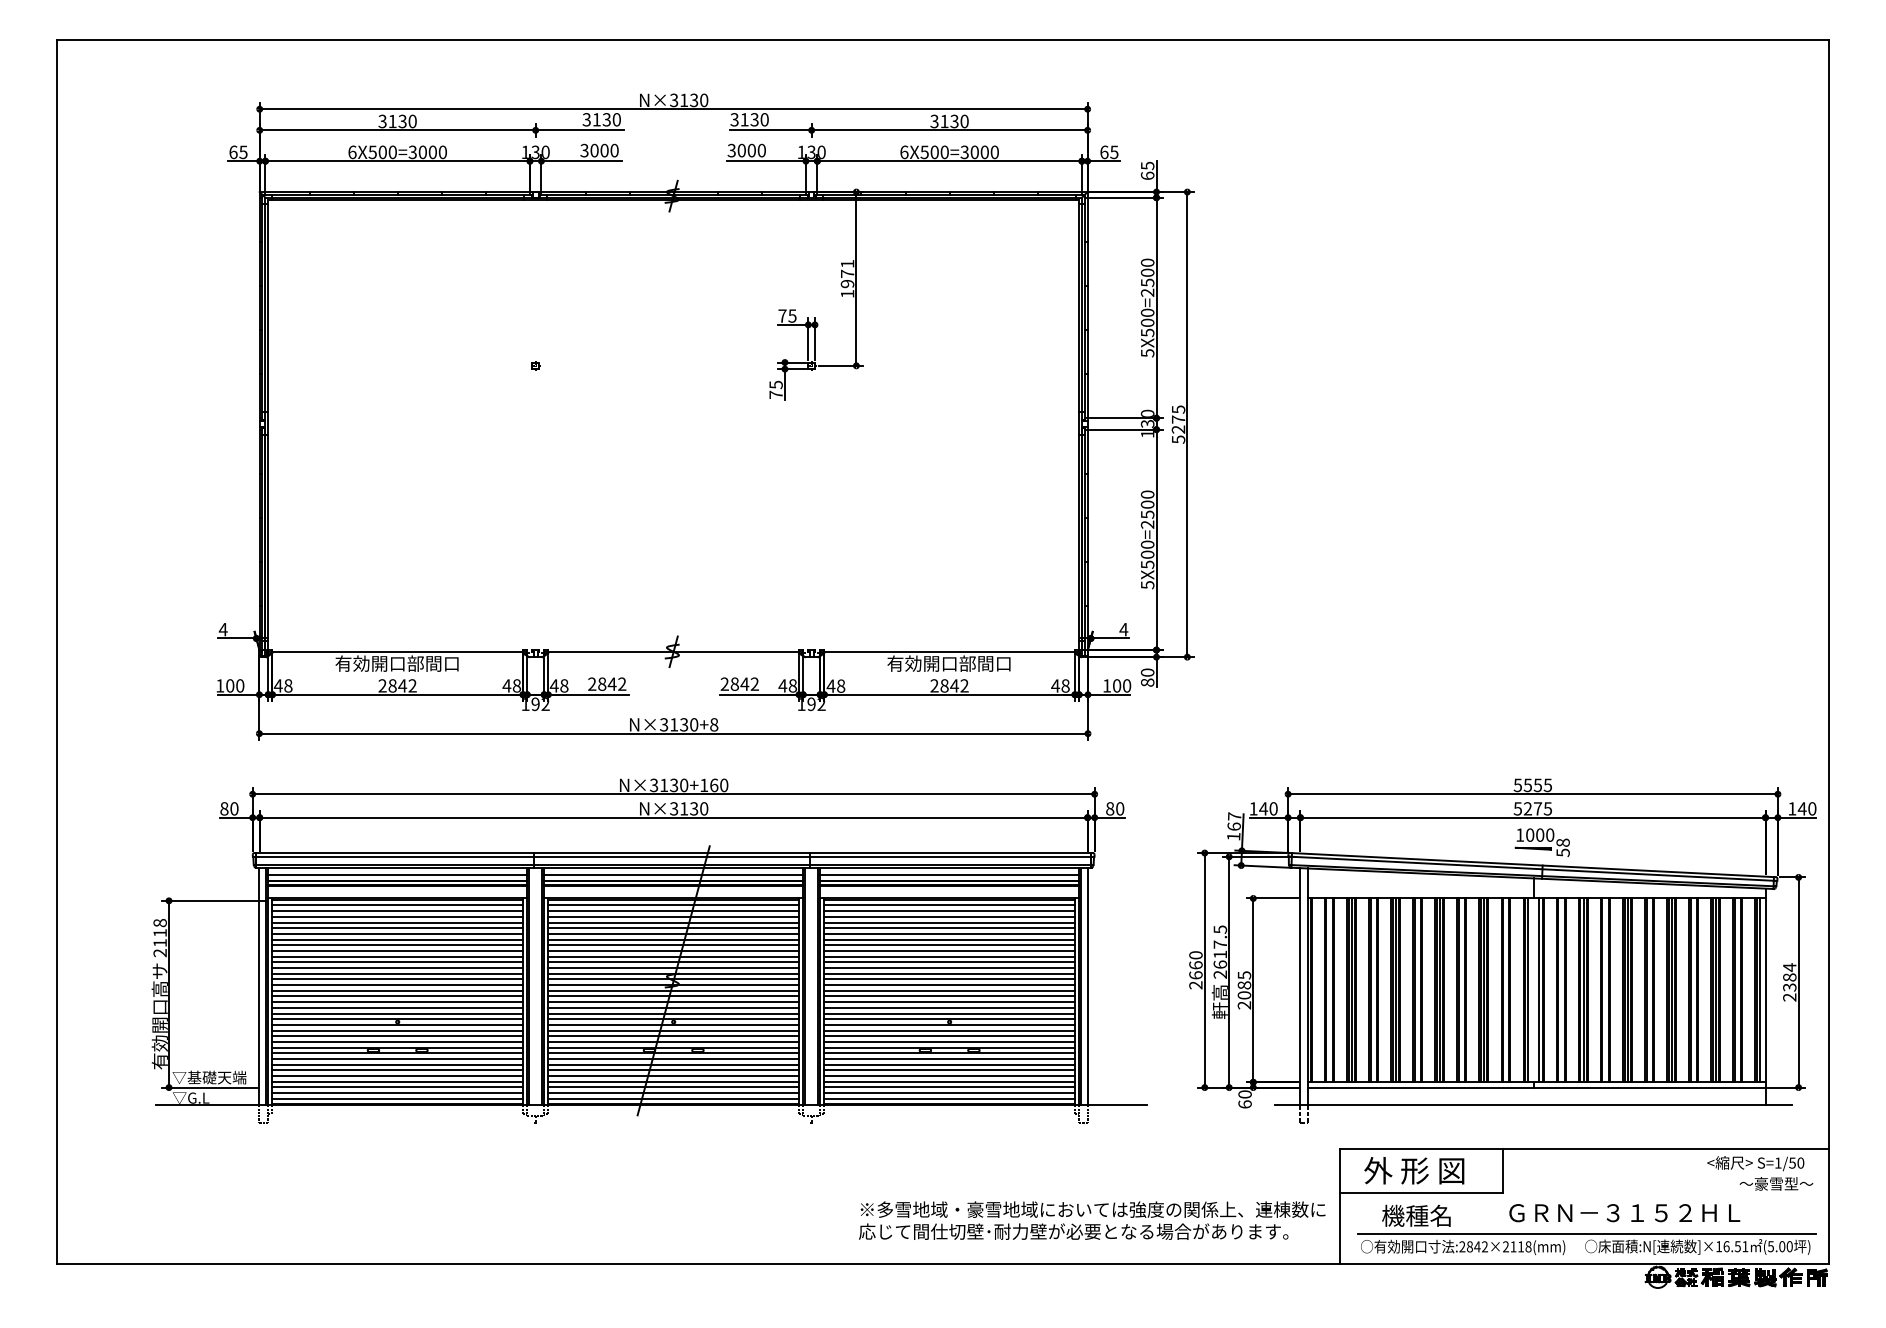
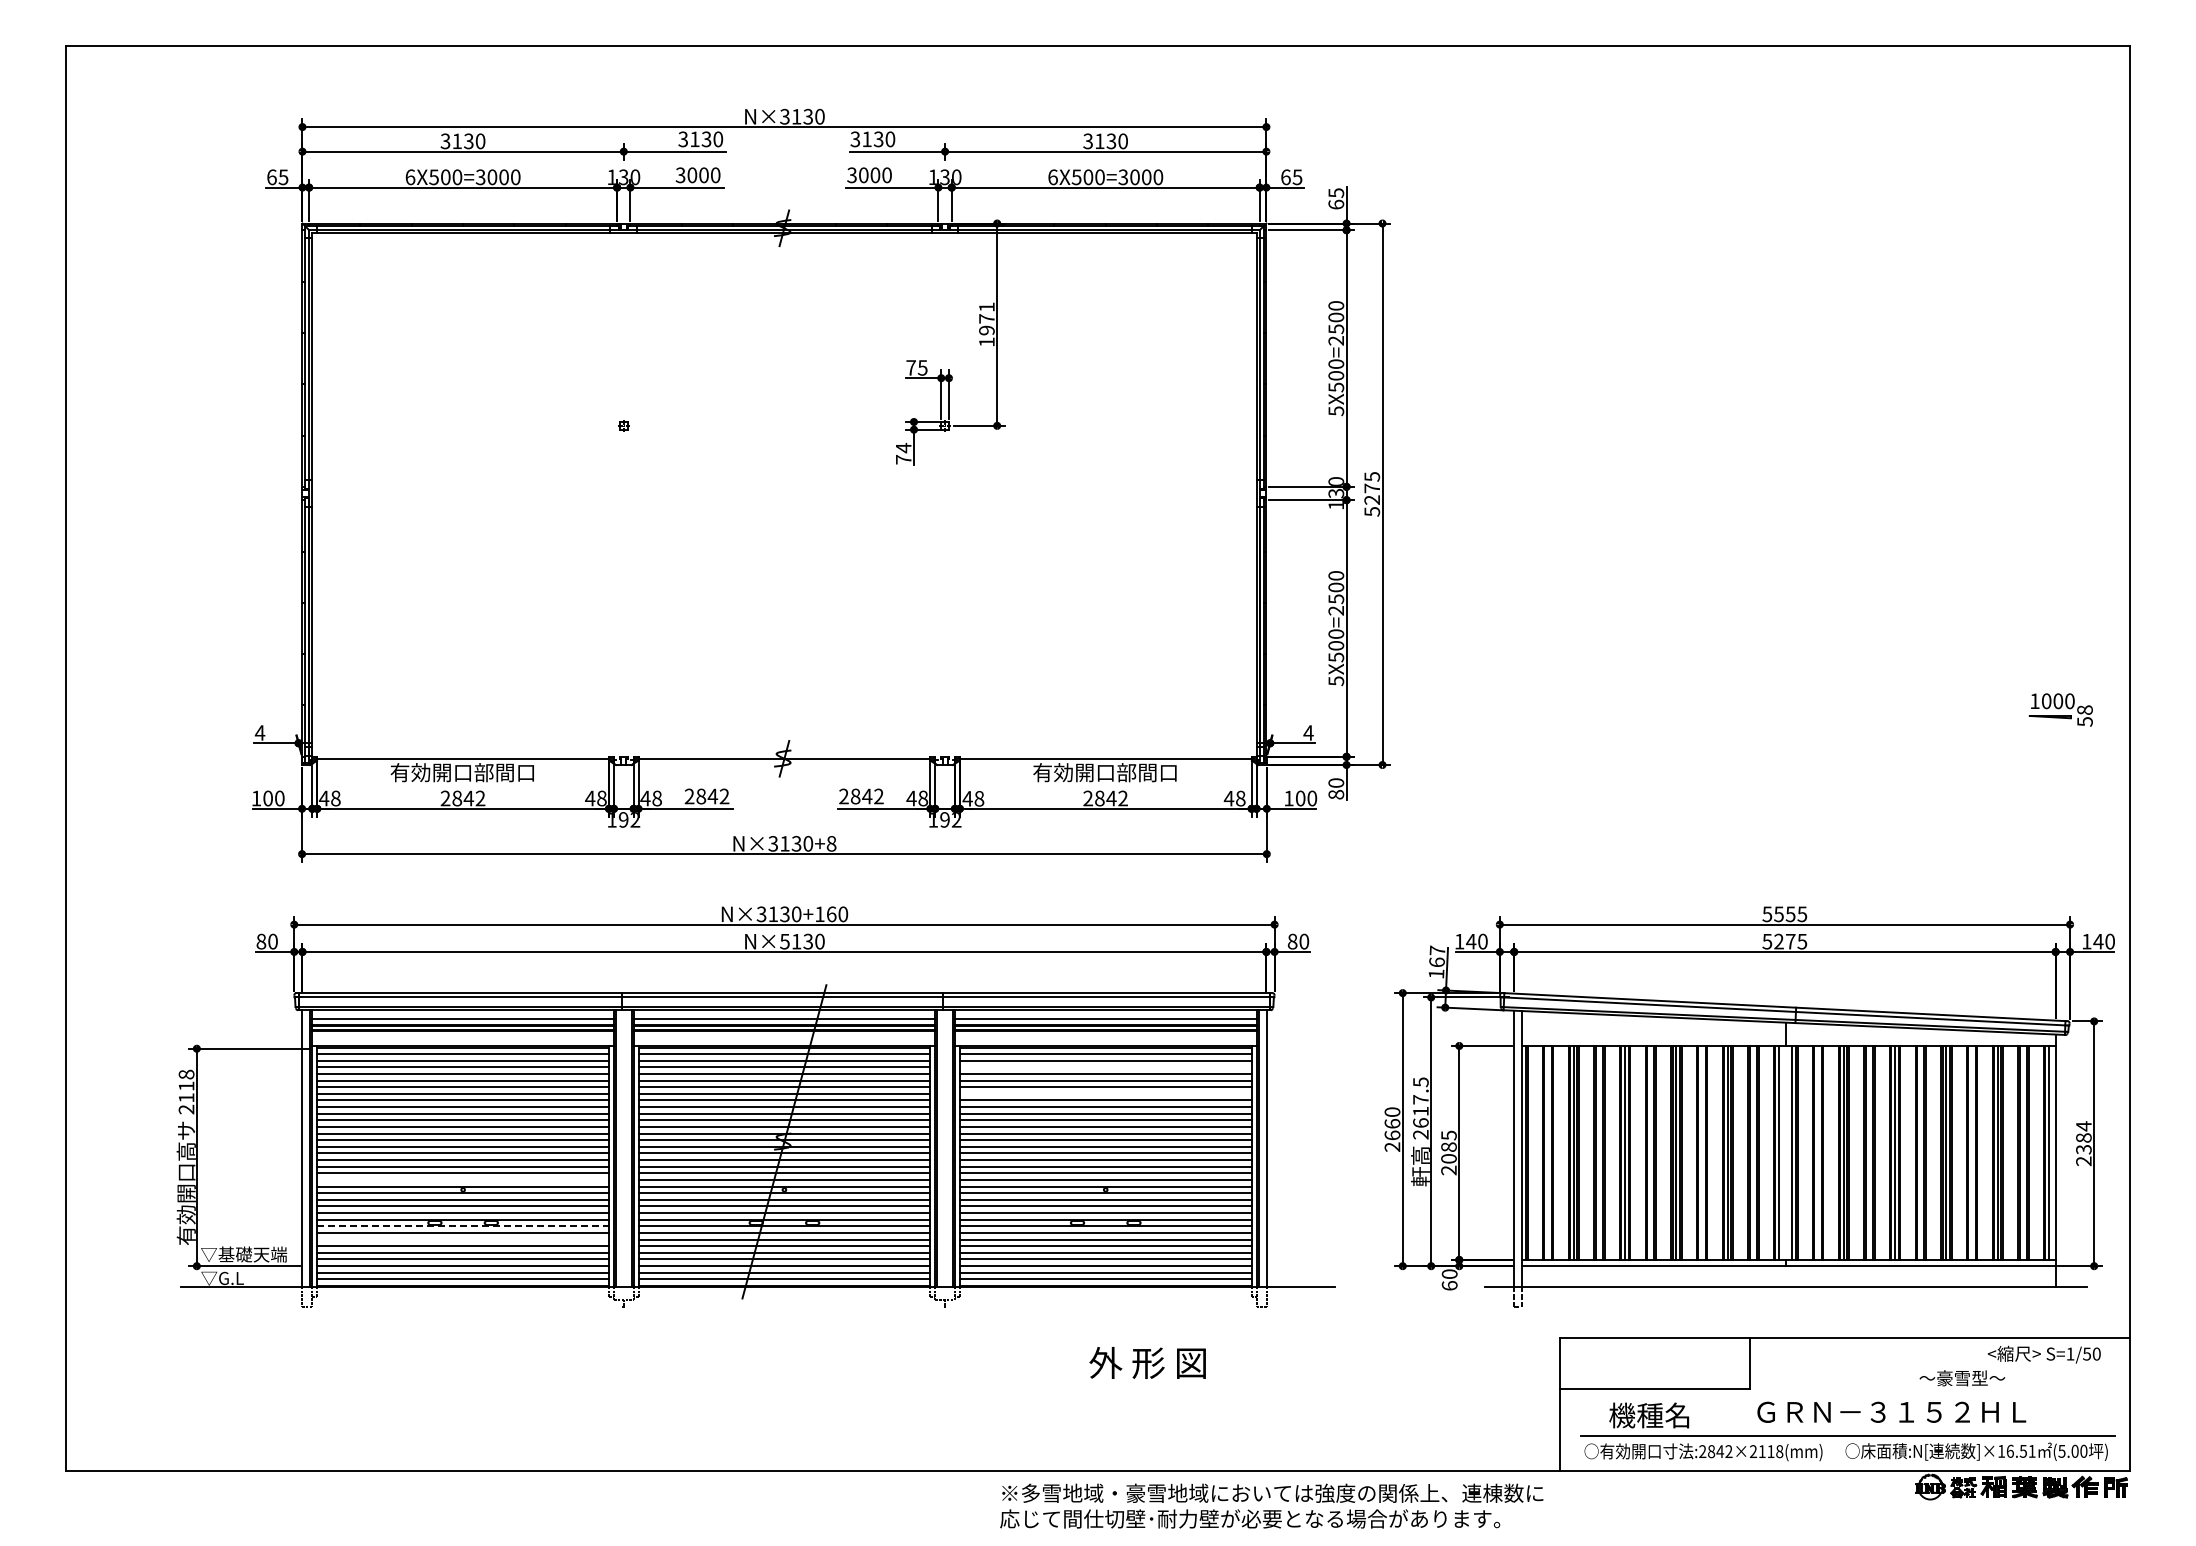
text: (775, 384) -> (903, 447), 75 -> 74
text: (673, 807) -> (784, 940), N×3130 -> N×5130
part: (1542, 842) -> (2060, 709), moved
line: (949, 916) -> (1105, 1067), removed
line: (949, 939) -> (1105, 1093), removed
line: (398, 1013) -> (463, 1179), removed
line: (398, 1053) -> (463, 1226), solid -> dashed
line: (398, 1064) -> (463, 1239), removed
text: (1414, 1170) -> (1147, 1362), moved
text: (1776, 1184) -> (1962, 1378), moved
text: (1092, 1220) -> (1271, 1505), moved

